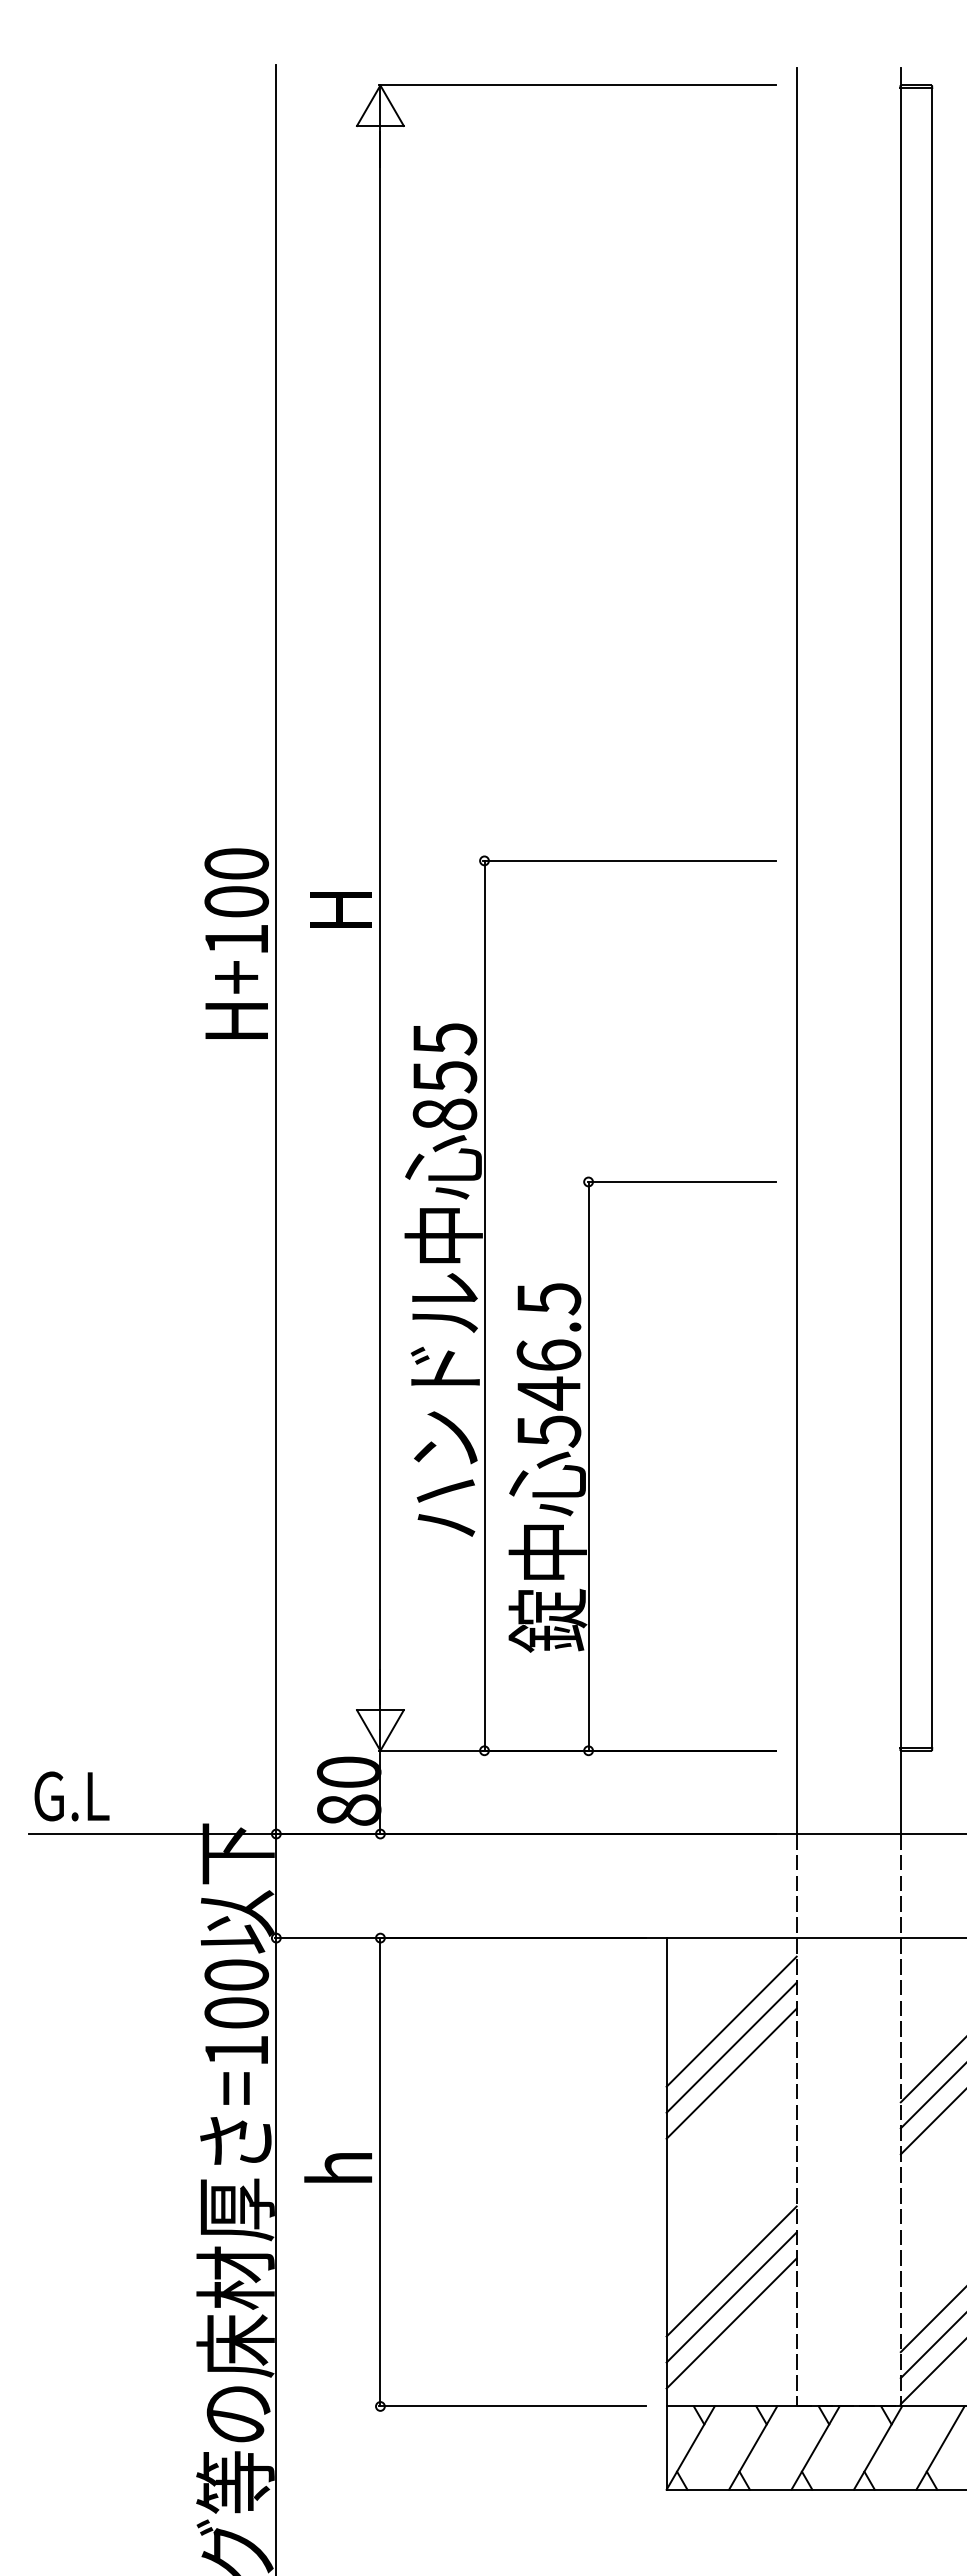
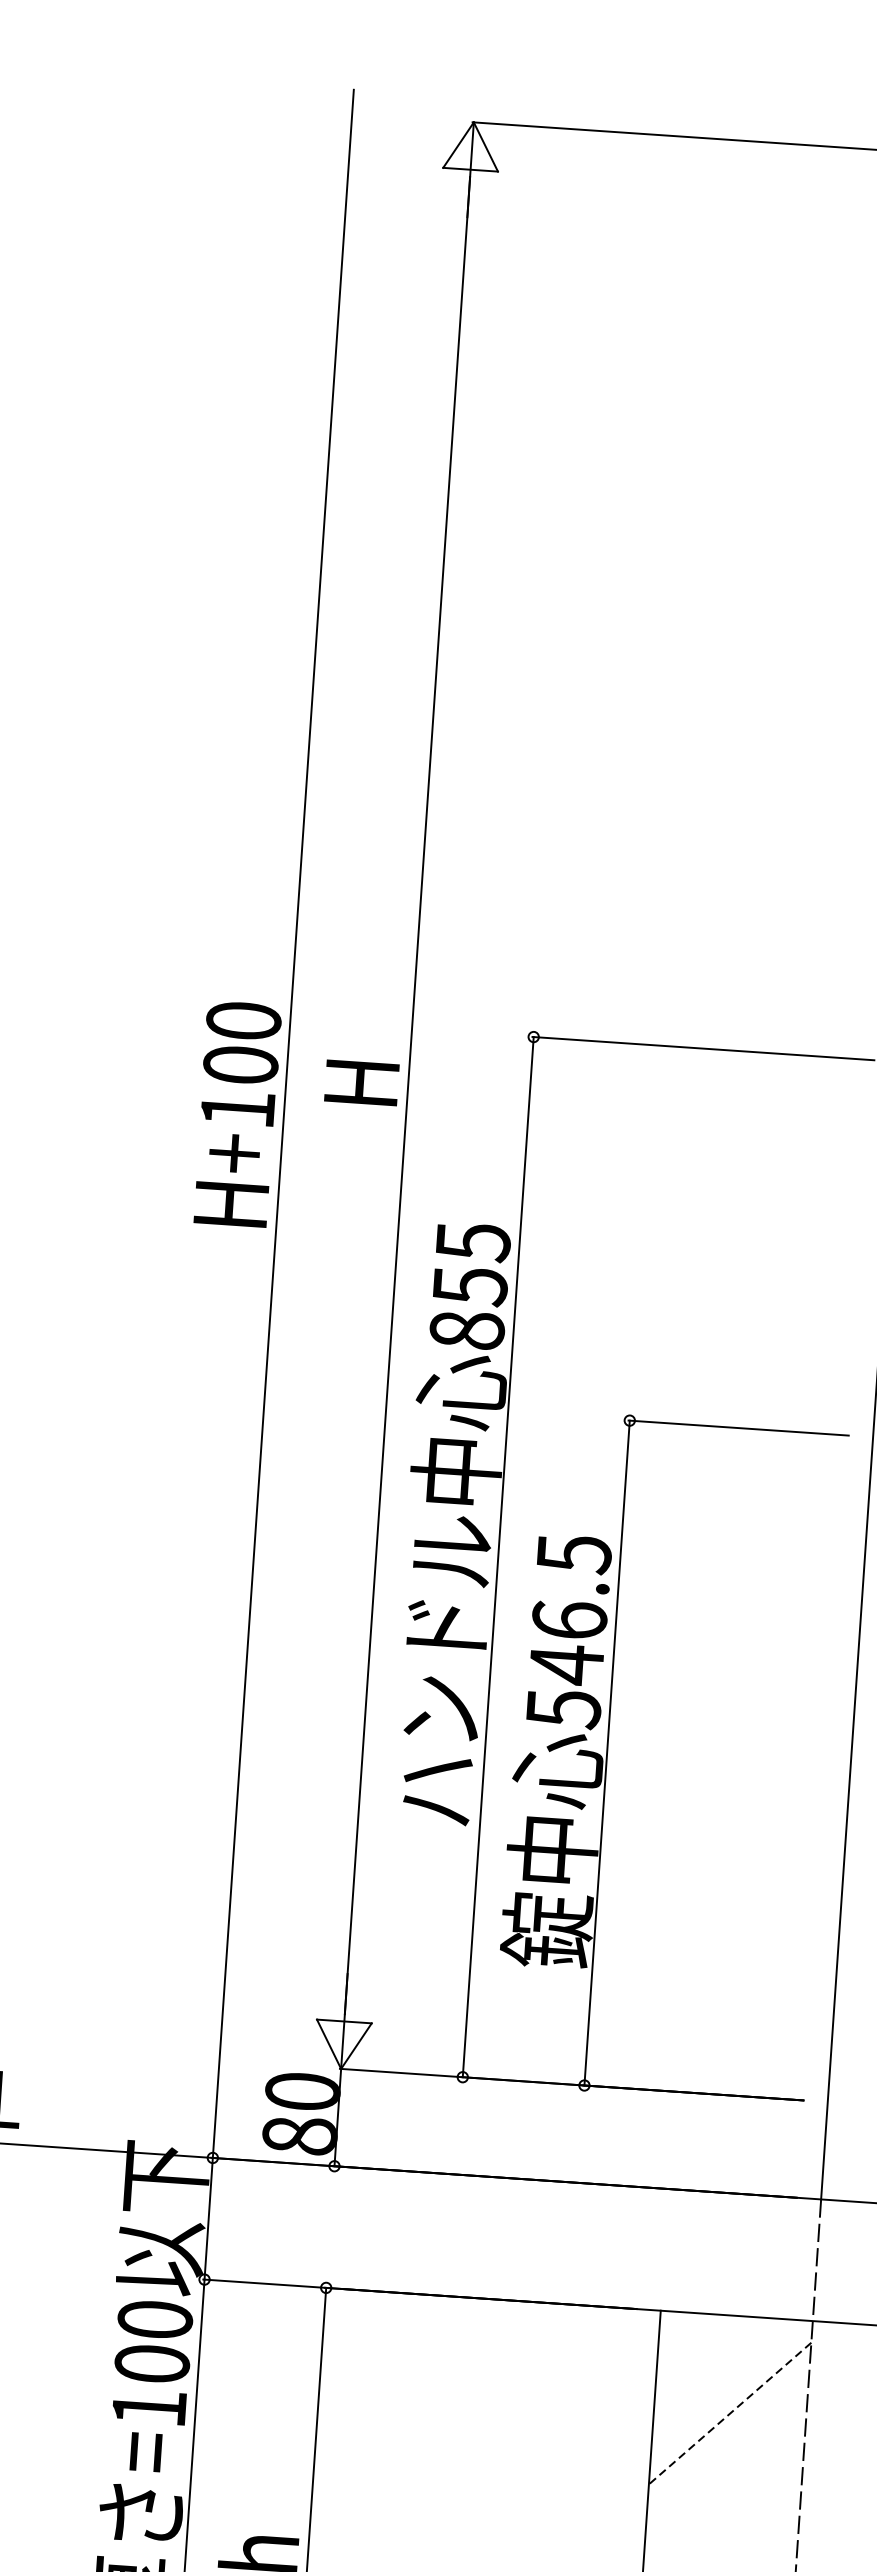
line: (731, 2021) -> (729, 2413), solid -> dashed
line: (731, 2047) -> (727, 2443), removed
line: (731, 2073) -> (725, 2474), removed

